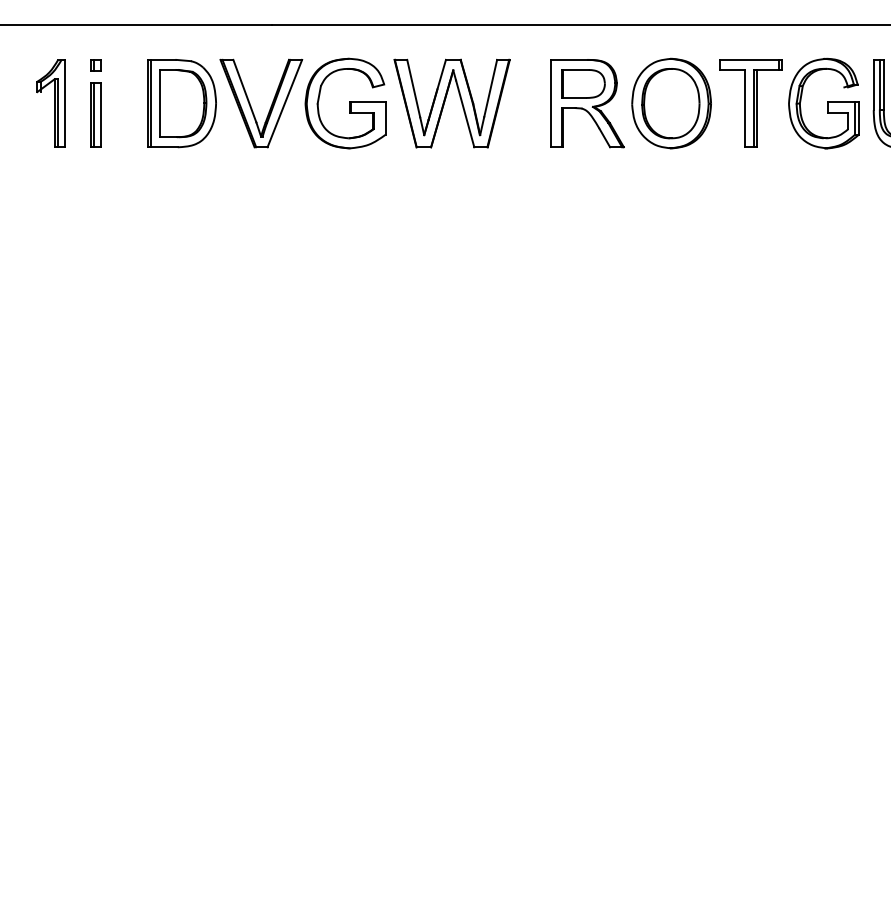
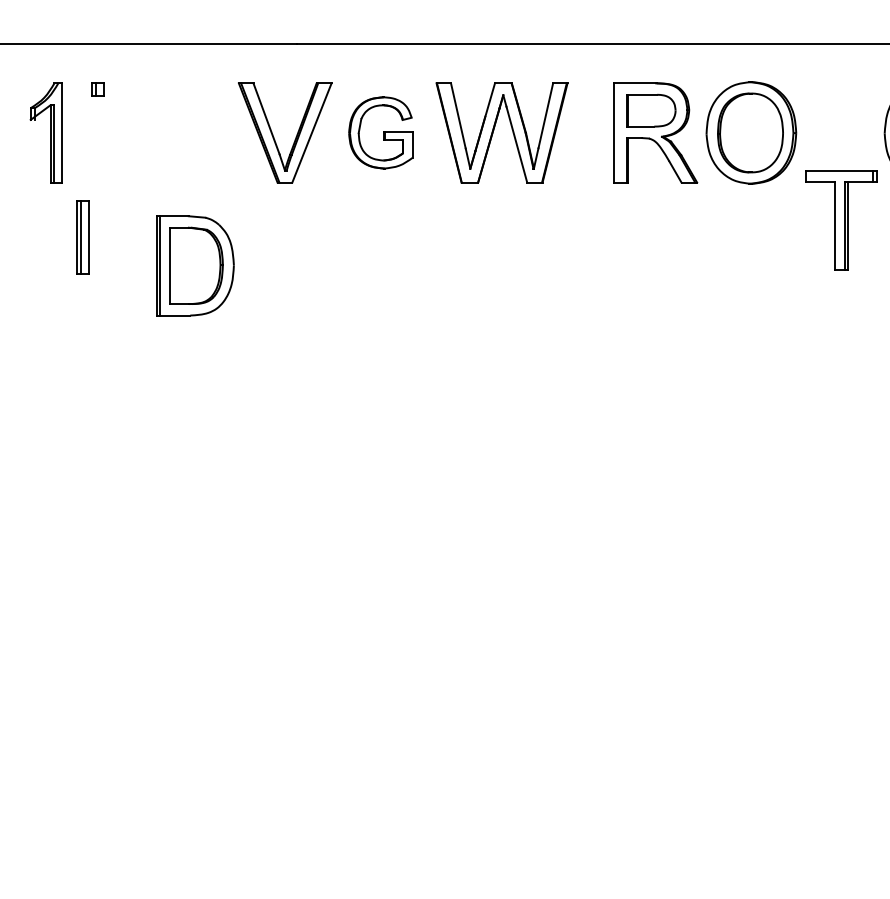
part: (181, 103) -> (194, 265), moved
part: (345, 103) -> (380, 132), size x0.7
part: (750, 103) -> (840, 220), moved
part: (95, 114) -> (82, 236), moved

